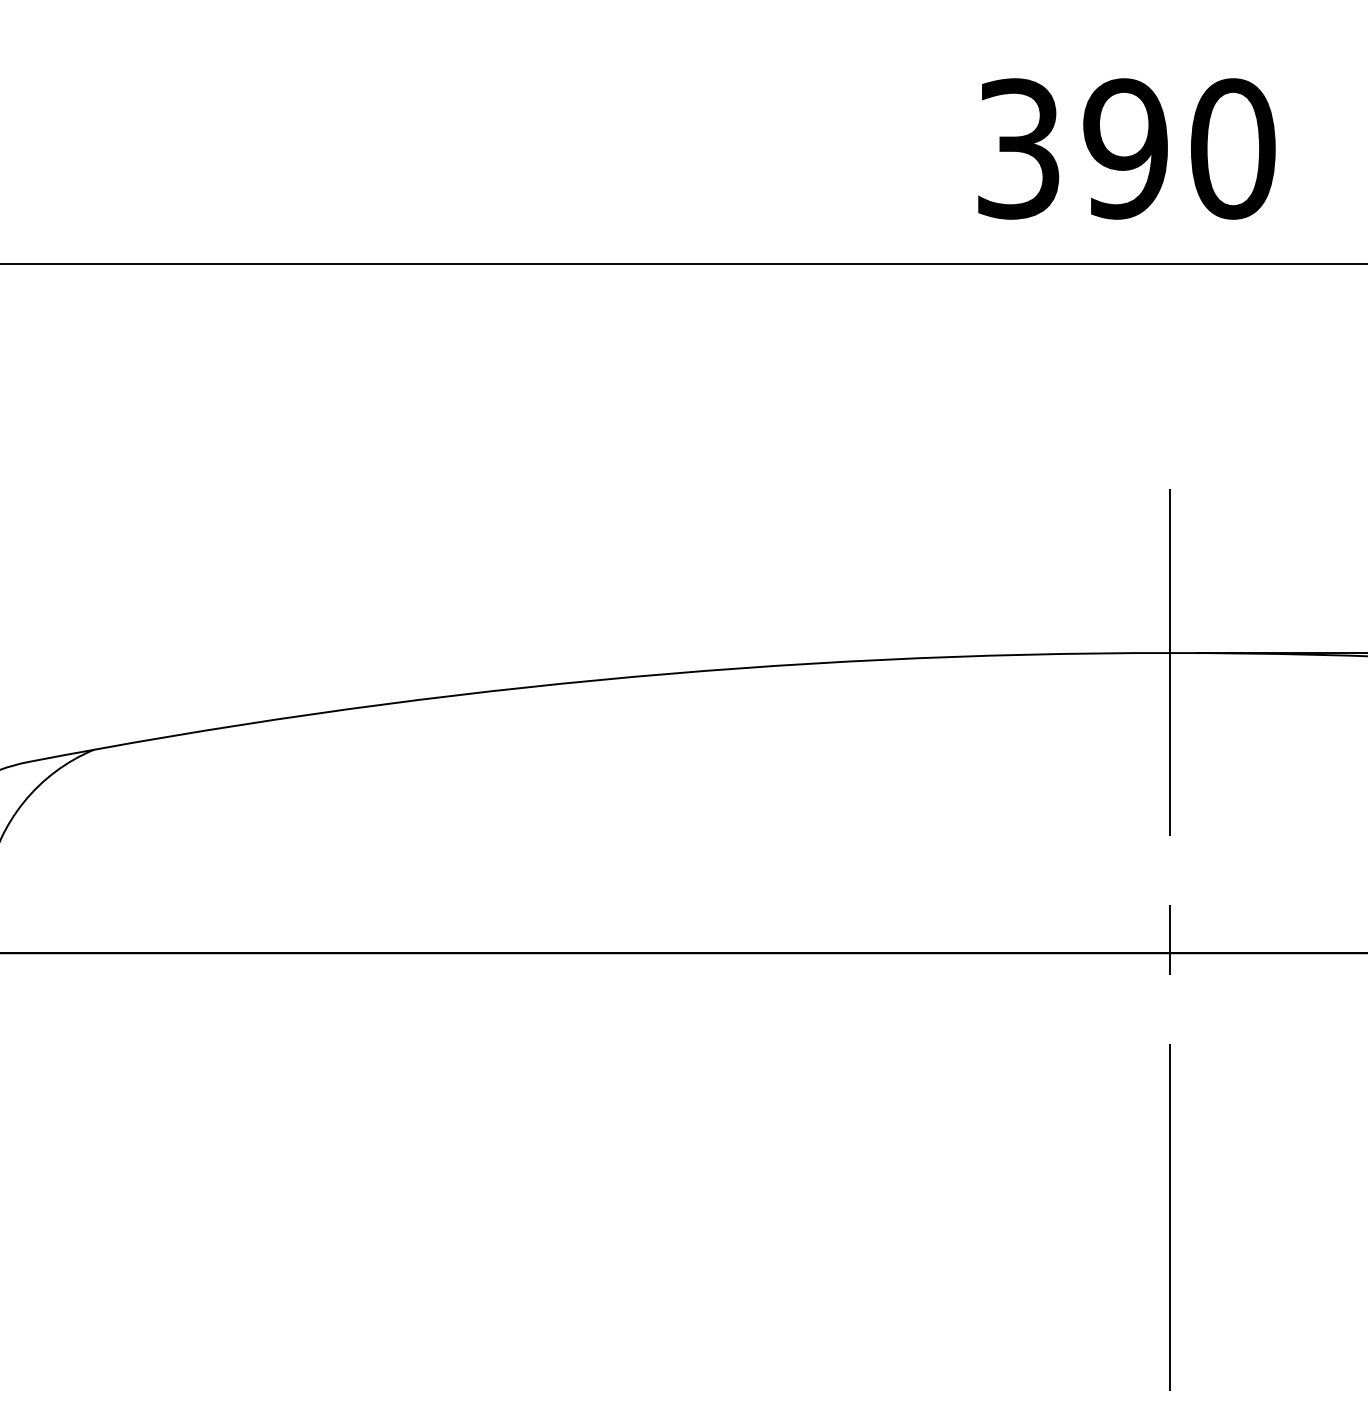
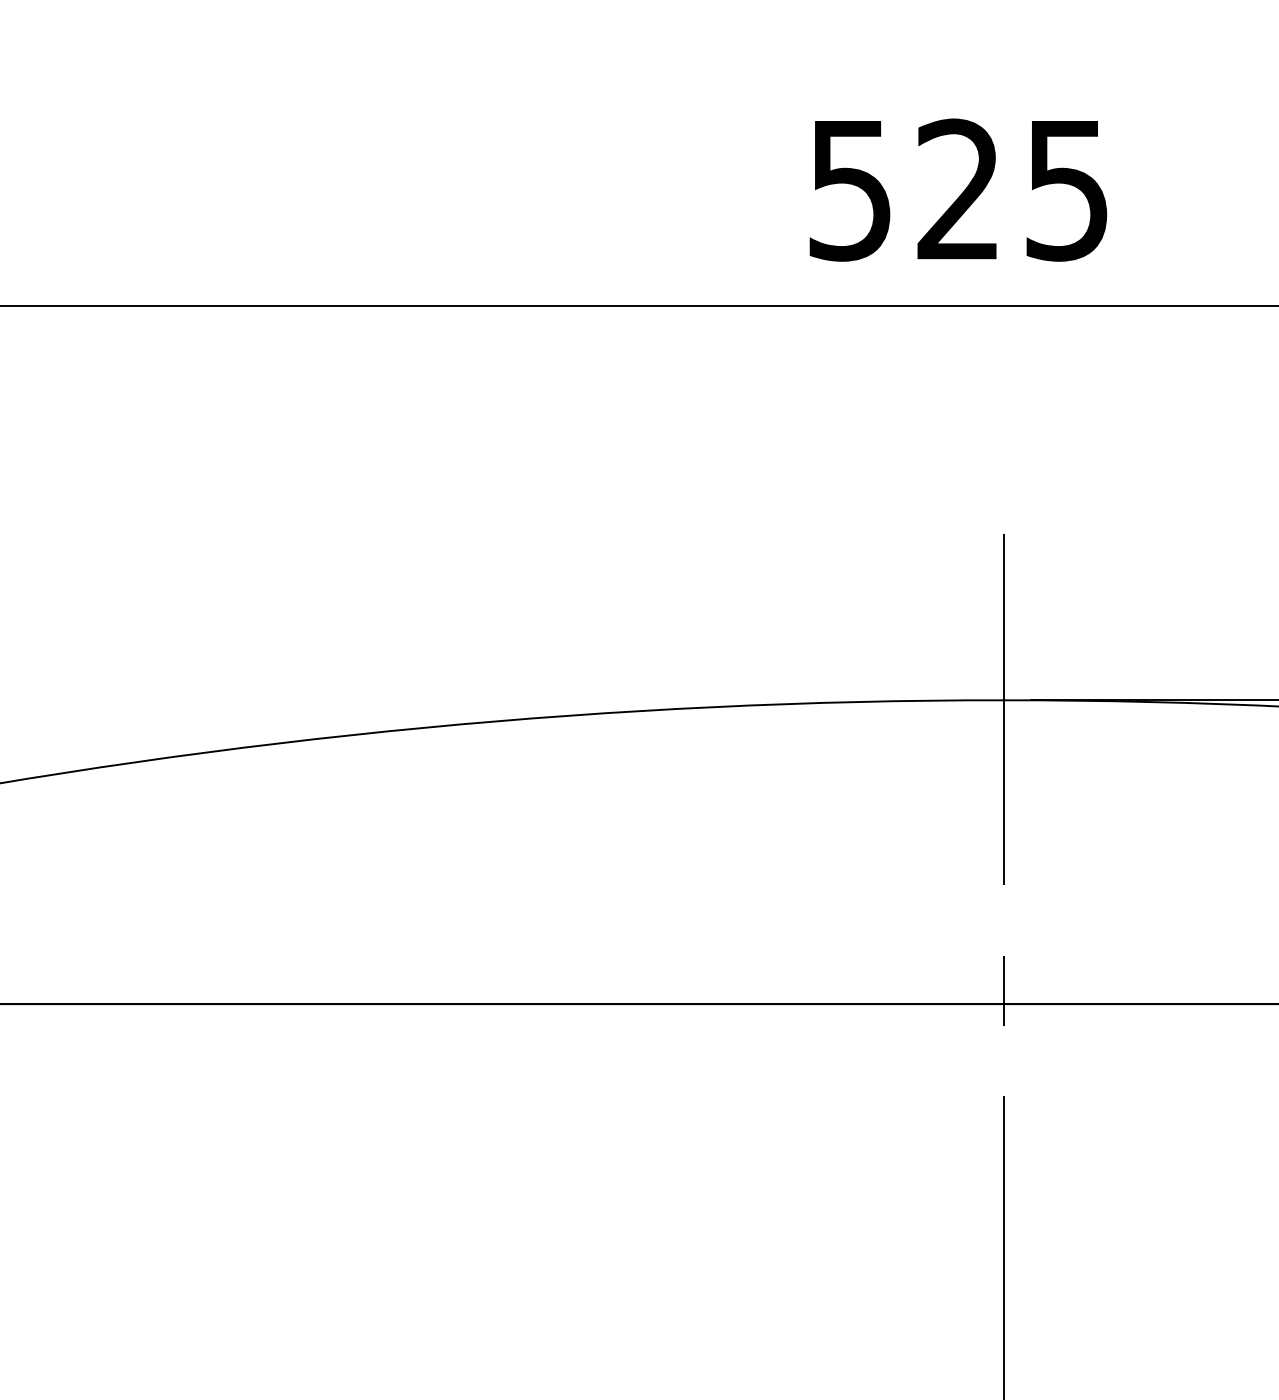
text: (1126, 148) -> (959, 189), 390 -> 525

